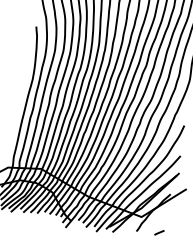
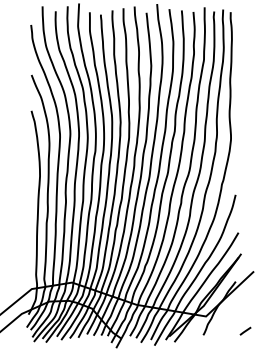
line: (159, 232) -> (245, 330), moved

